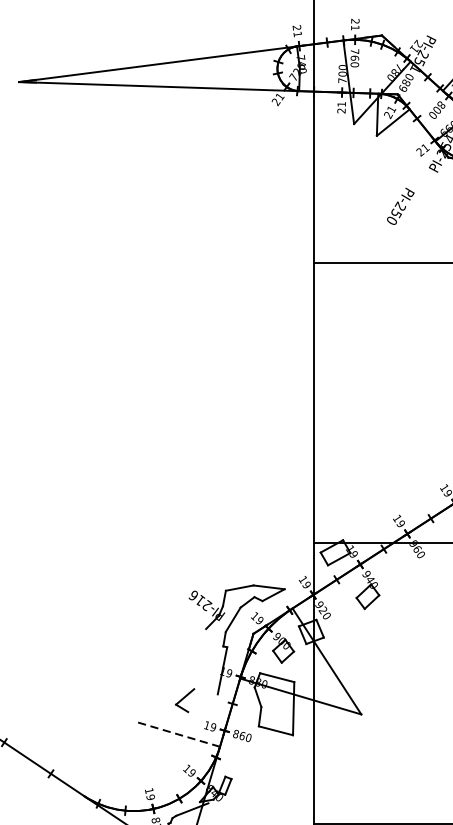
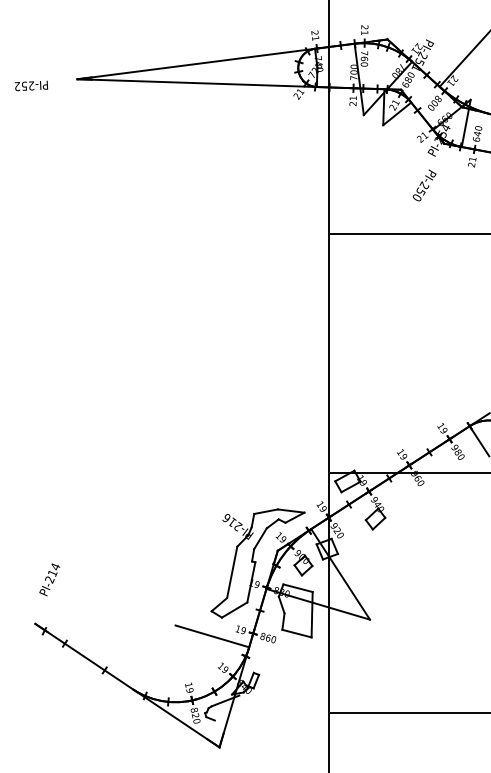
text: (400, 206) -> (424, 185), moved
line: (200, 659) -> (232, 572), added
line: (202, 702) -> (234, 609), added
line: (175, 734) -> (211, 636), dashed -> solid

